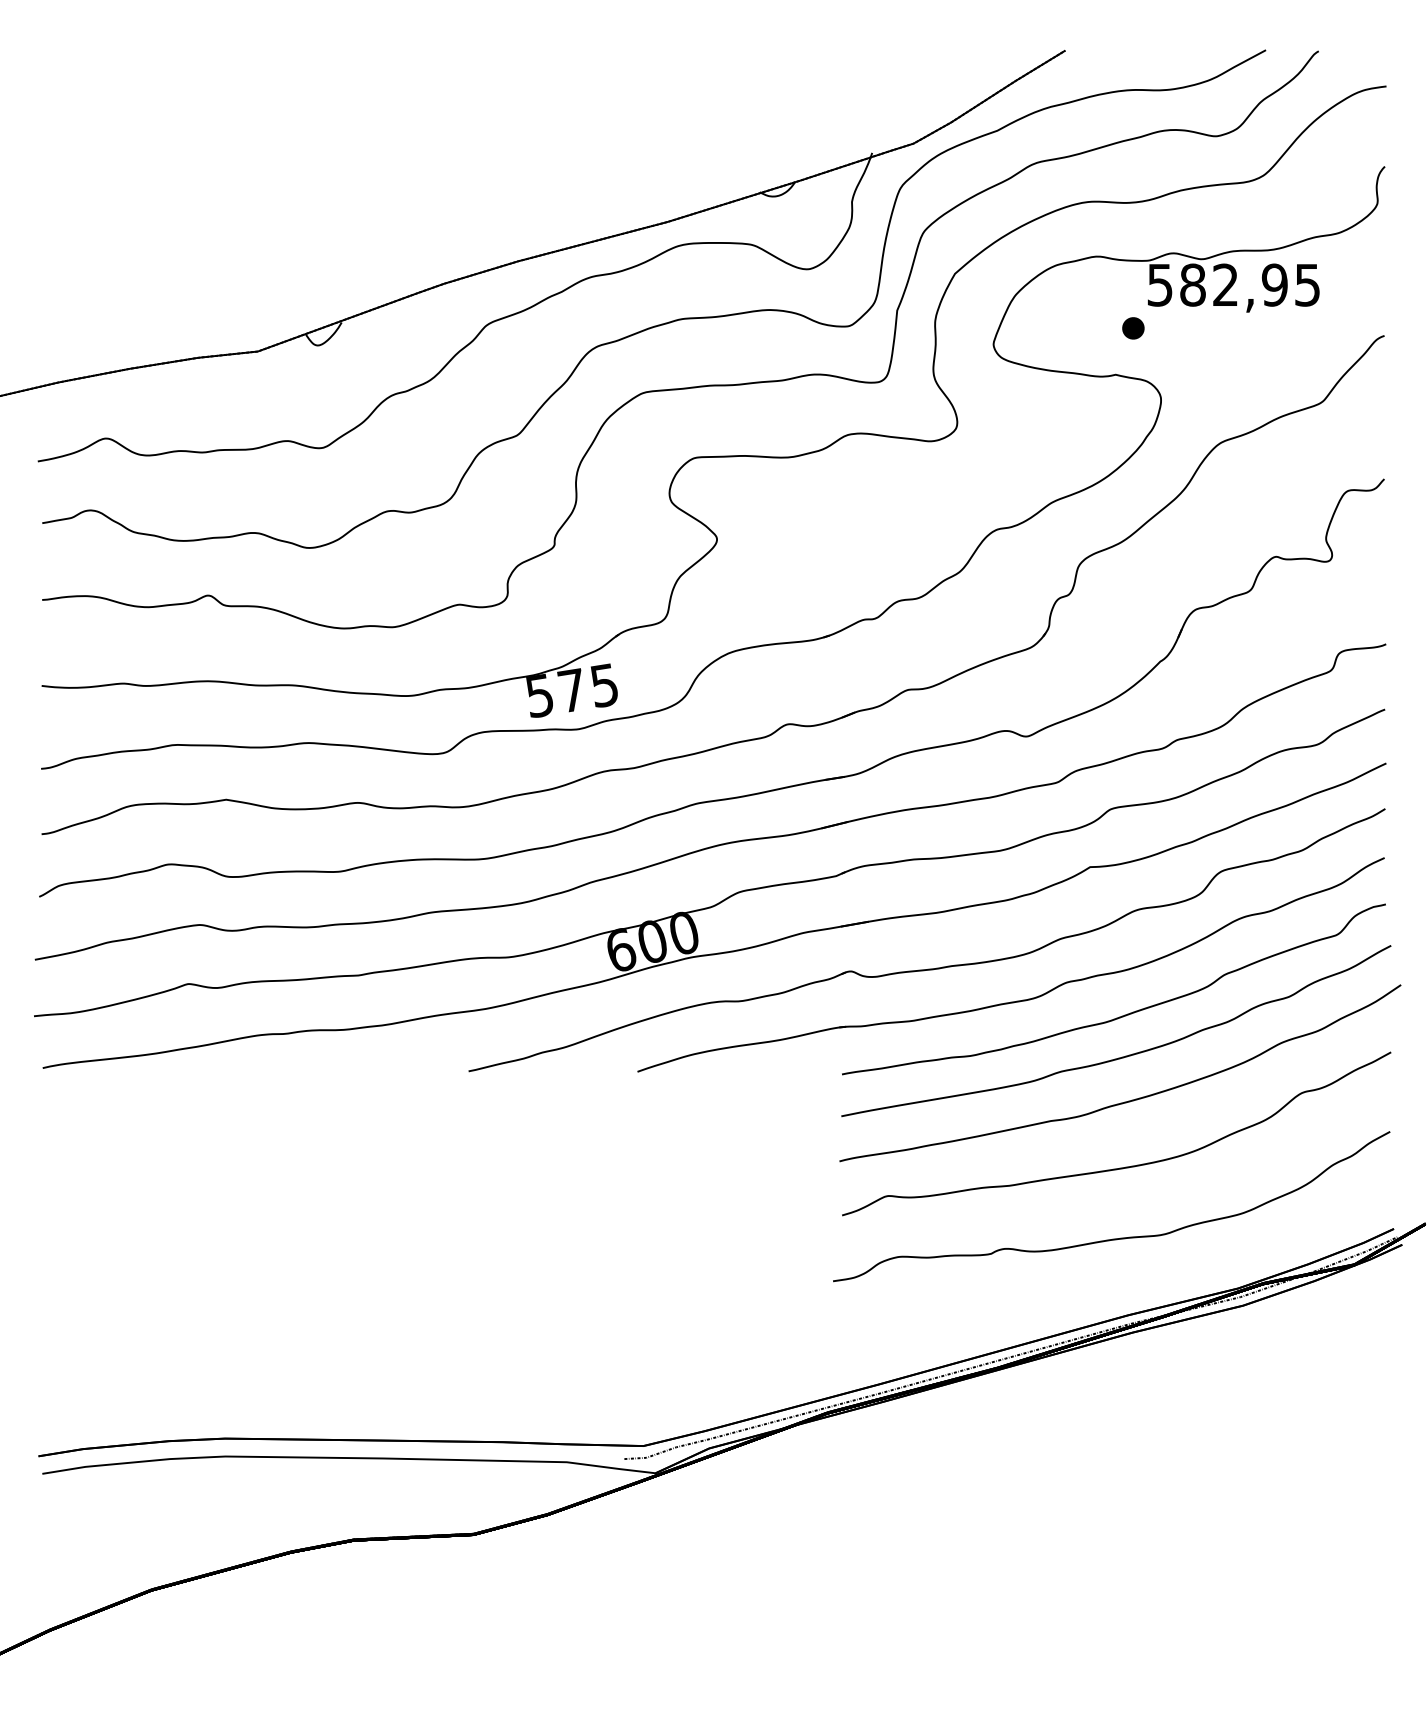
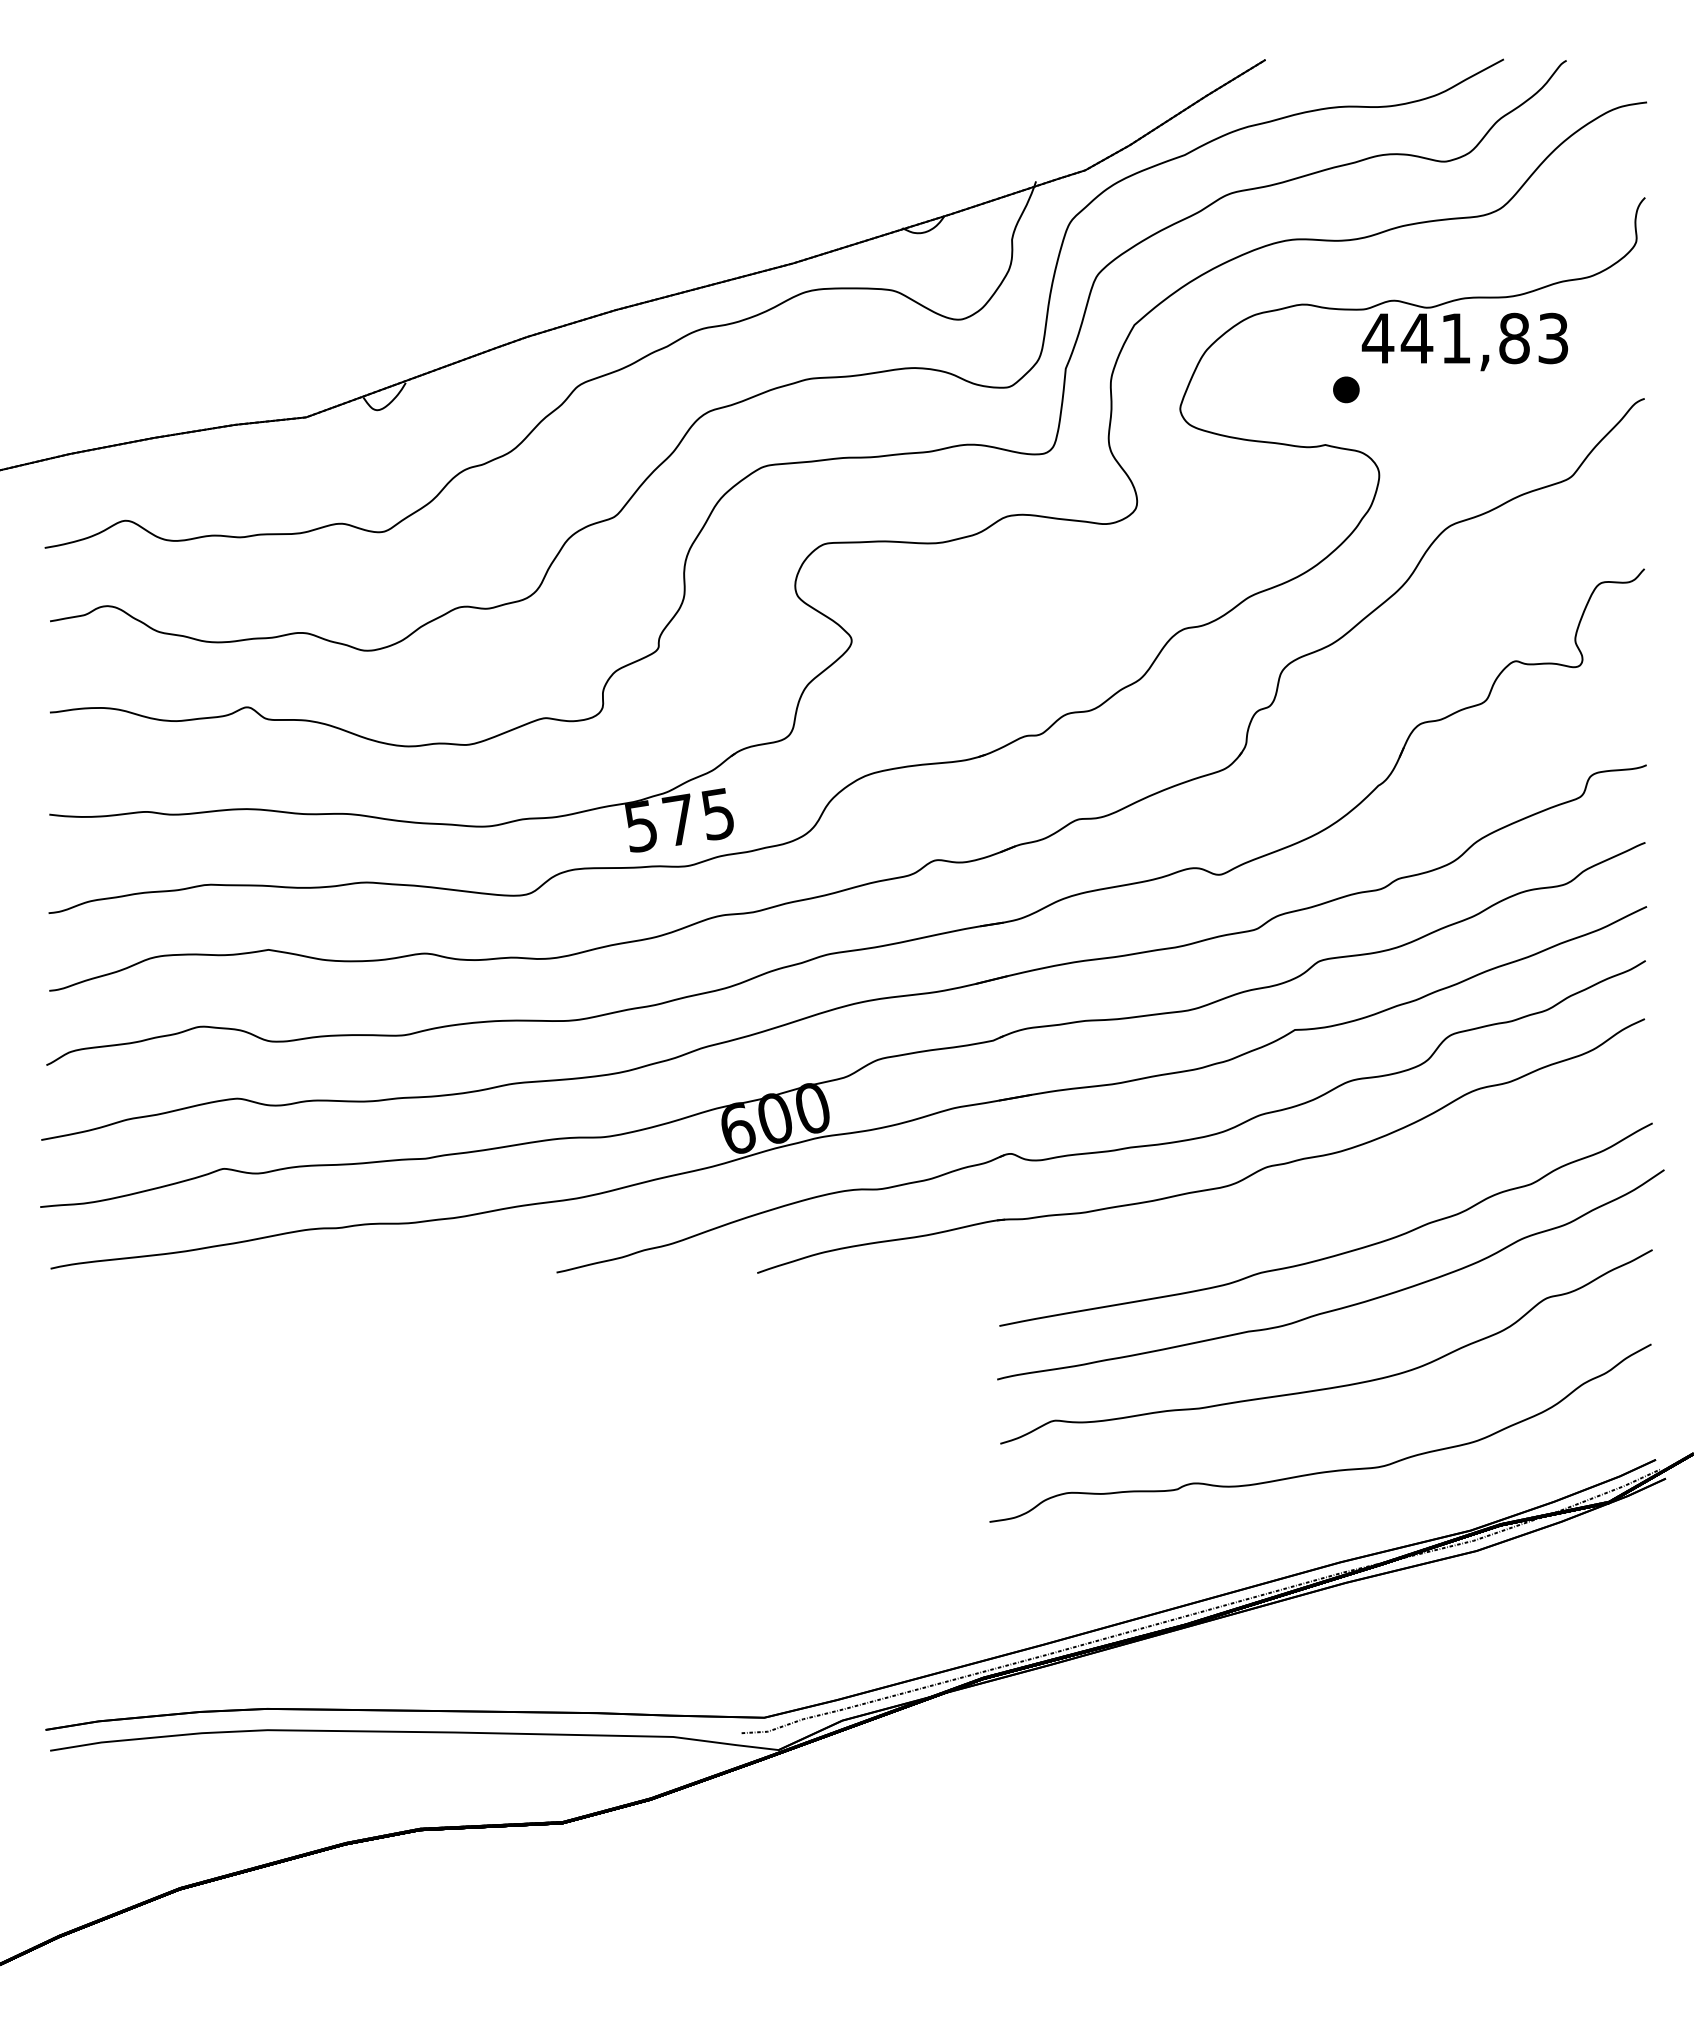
text: (1232, 285) -> (1464, 338), 582,95 -> 441,83
part: (1124, 1014) -> (1335, 1205), removed

